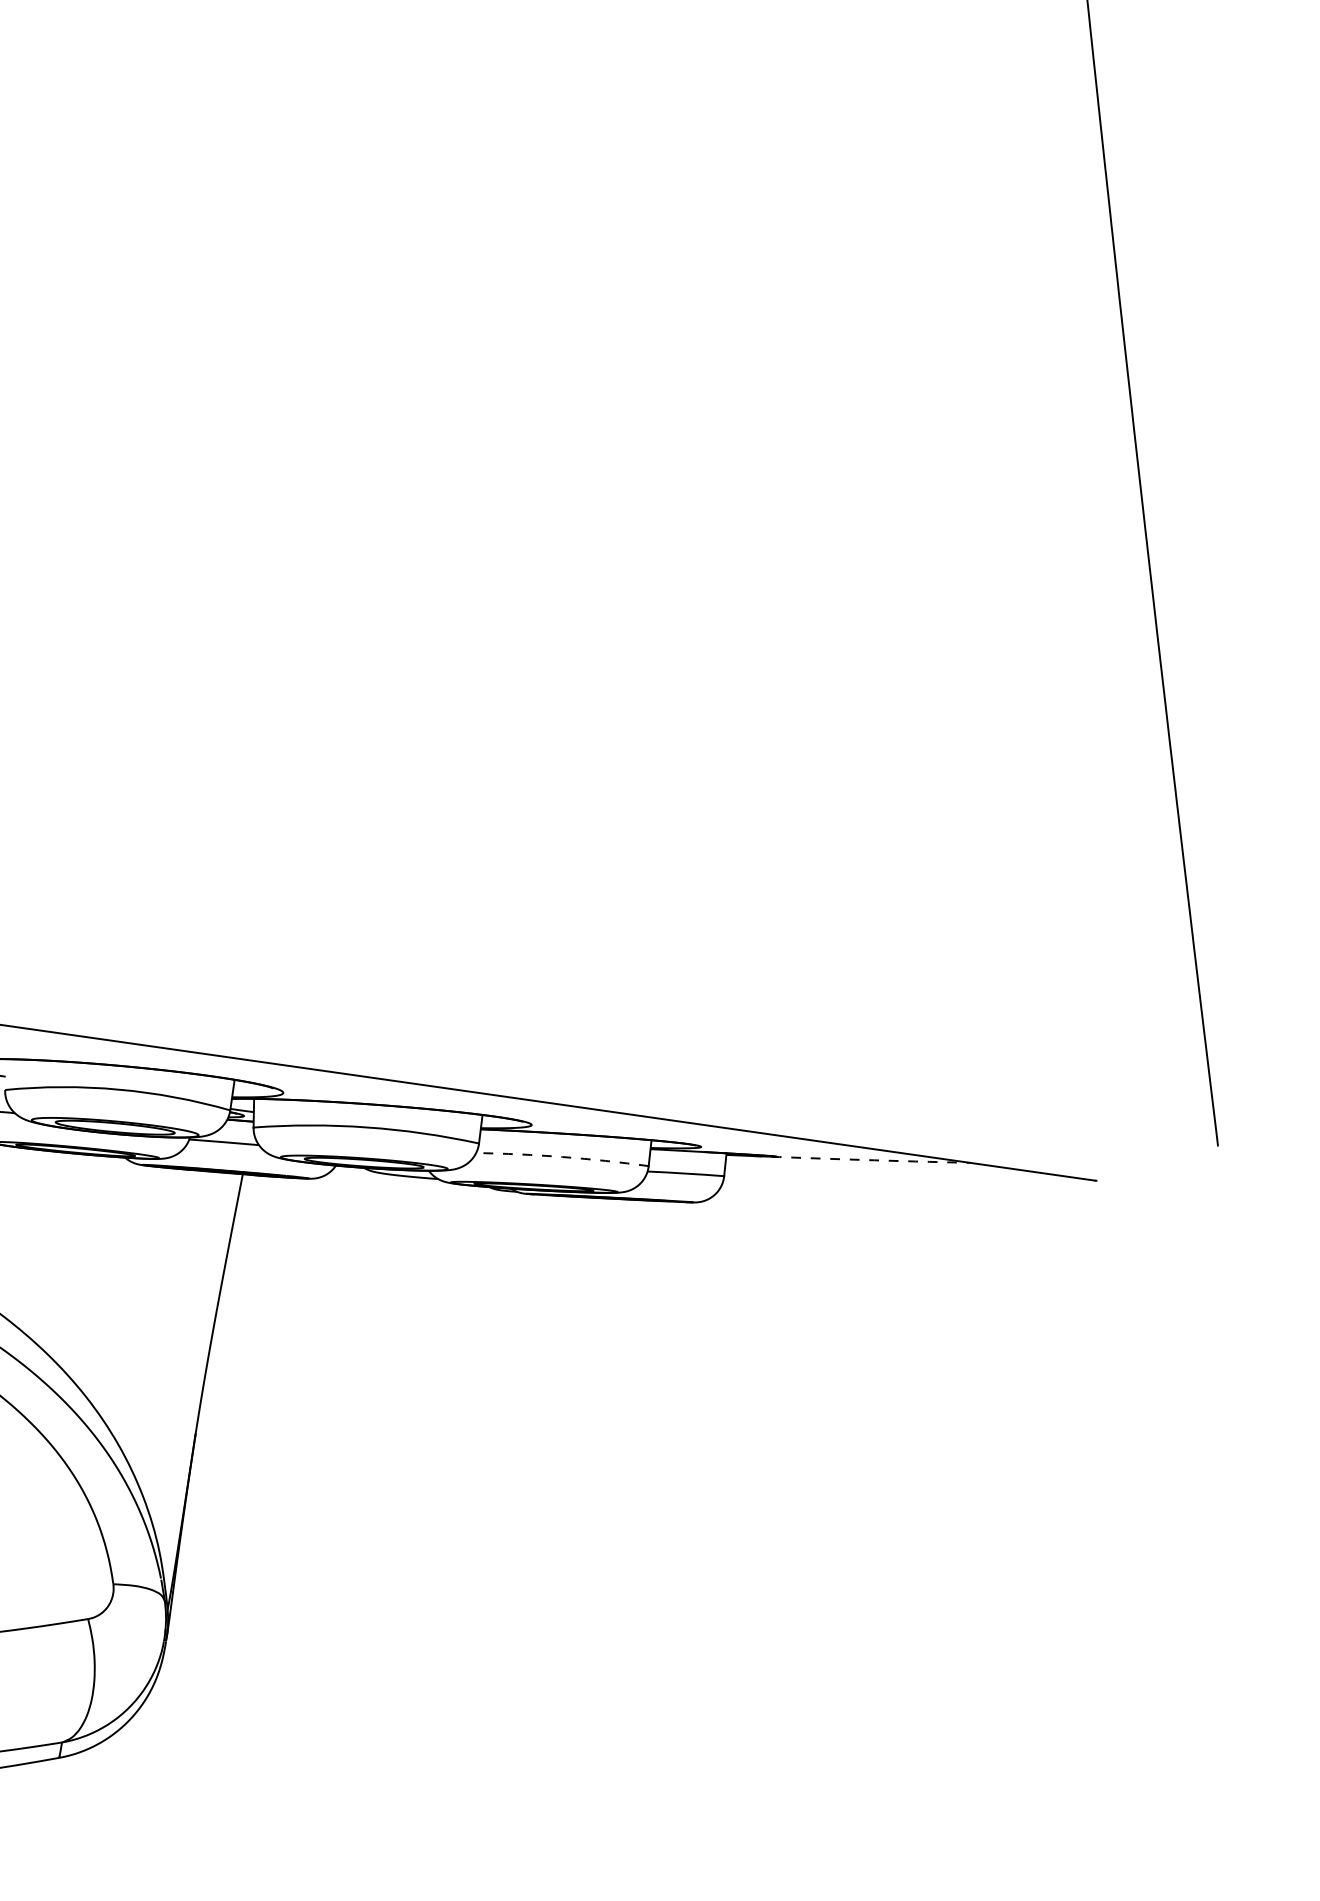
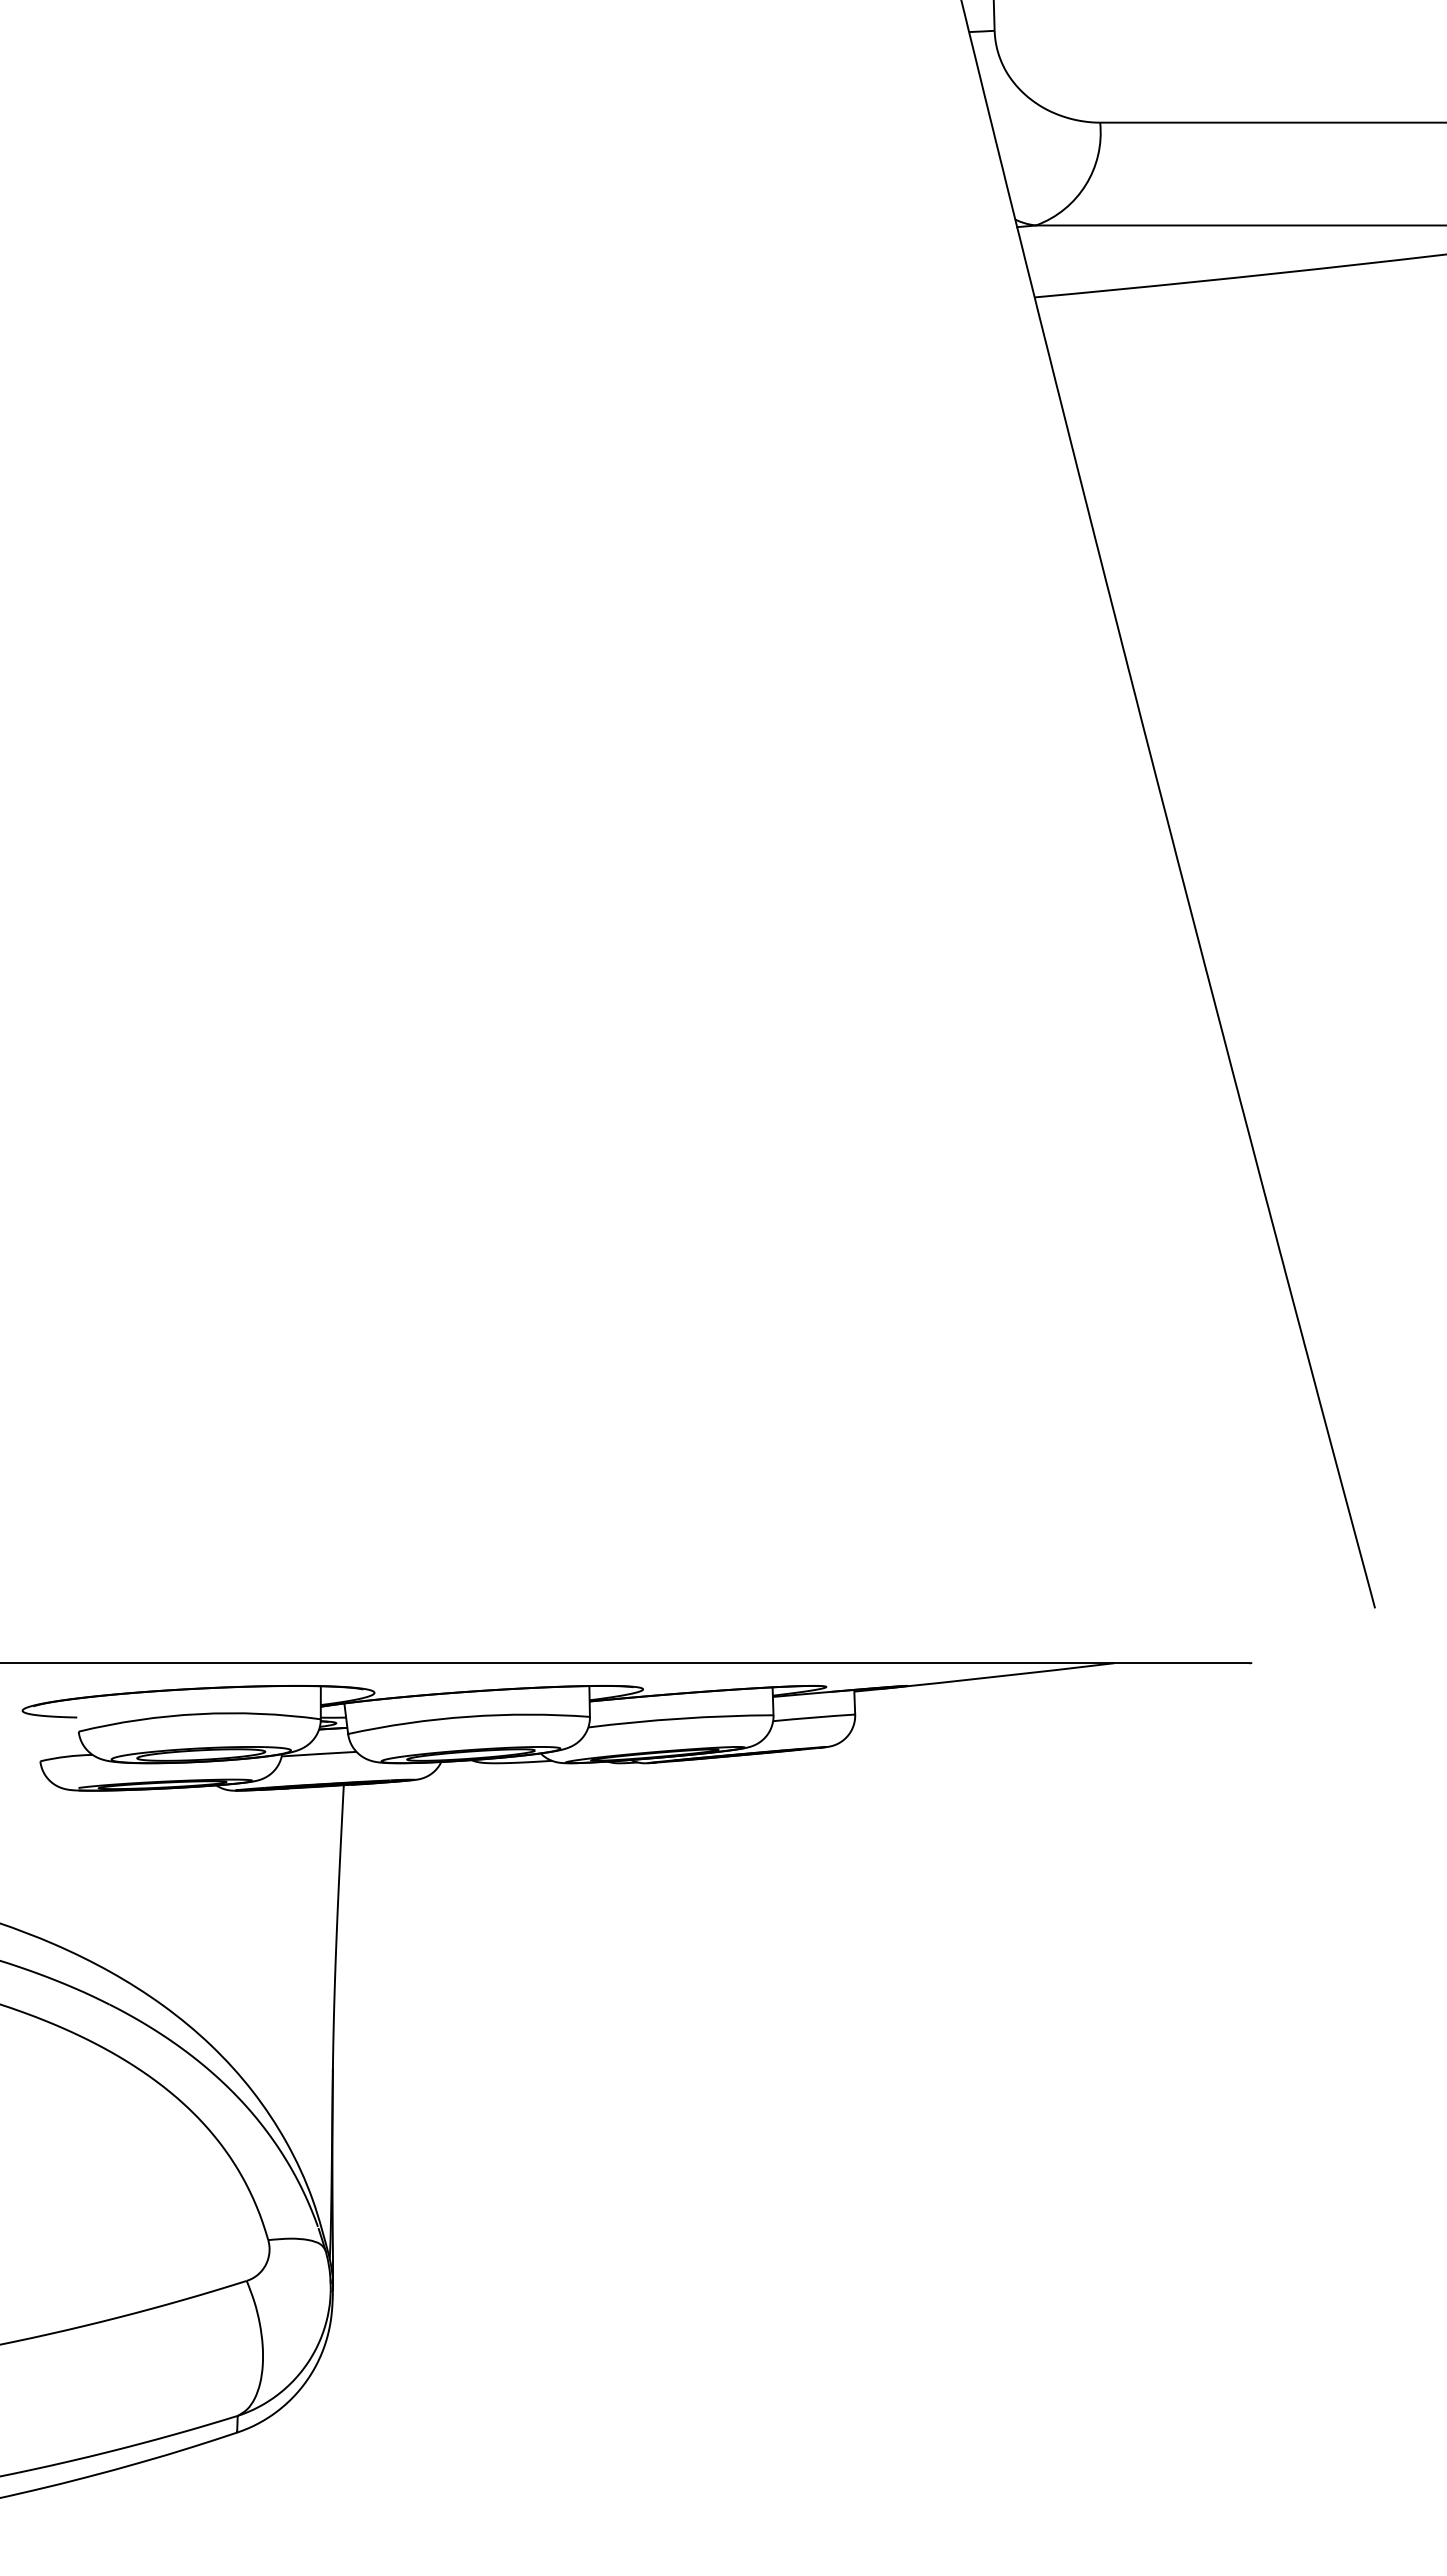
arc: (562, 1156) -> (680, 1718), dashed -> solid
arc: (861, 1159) -> (998, 1676), dashed -> solid

